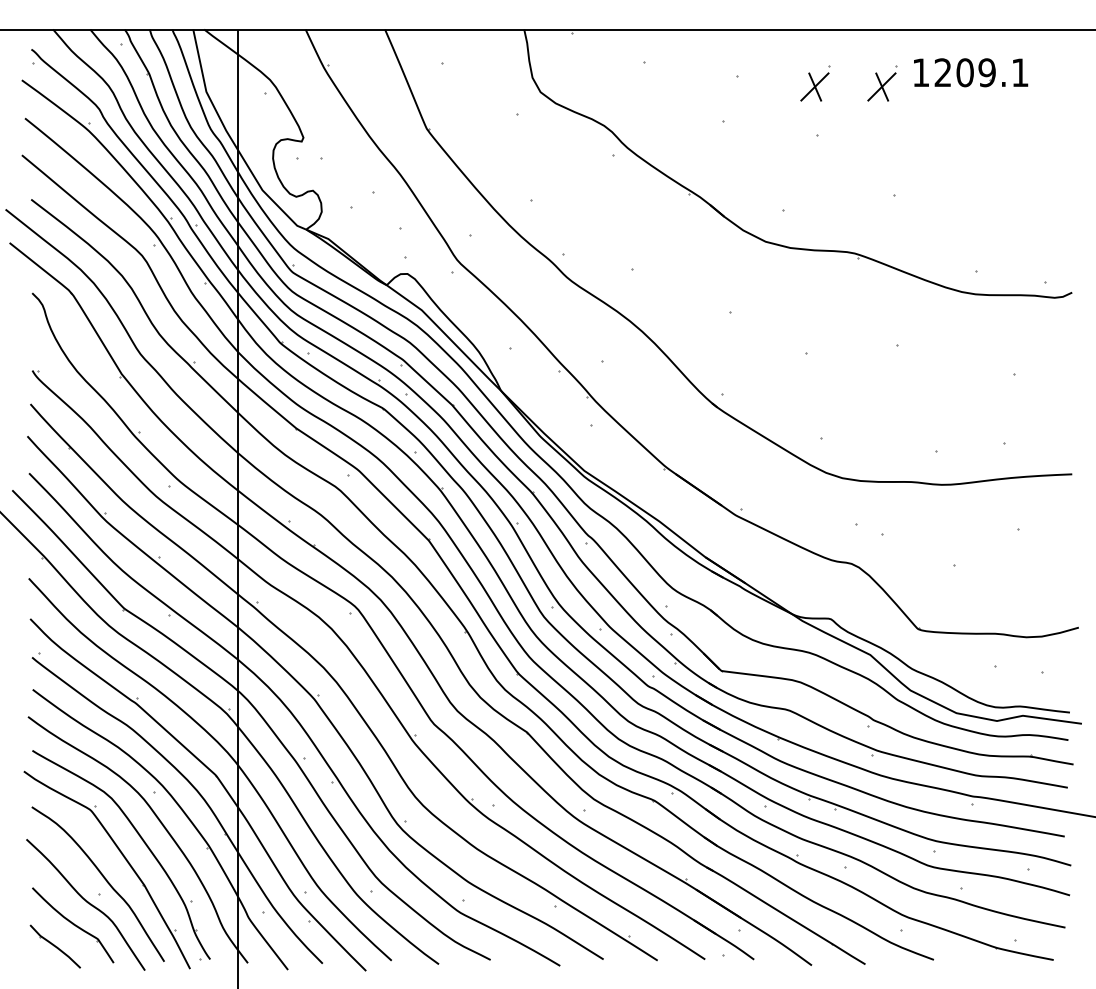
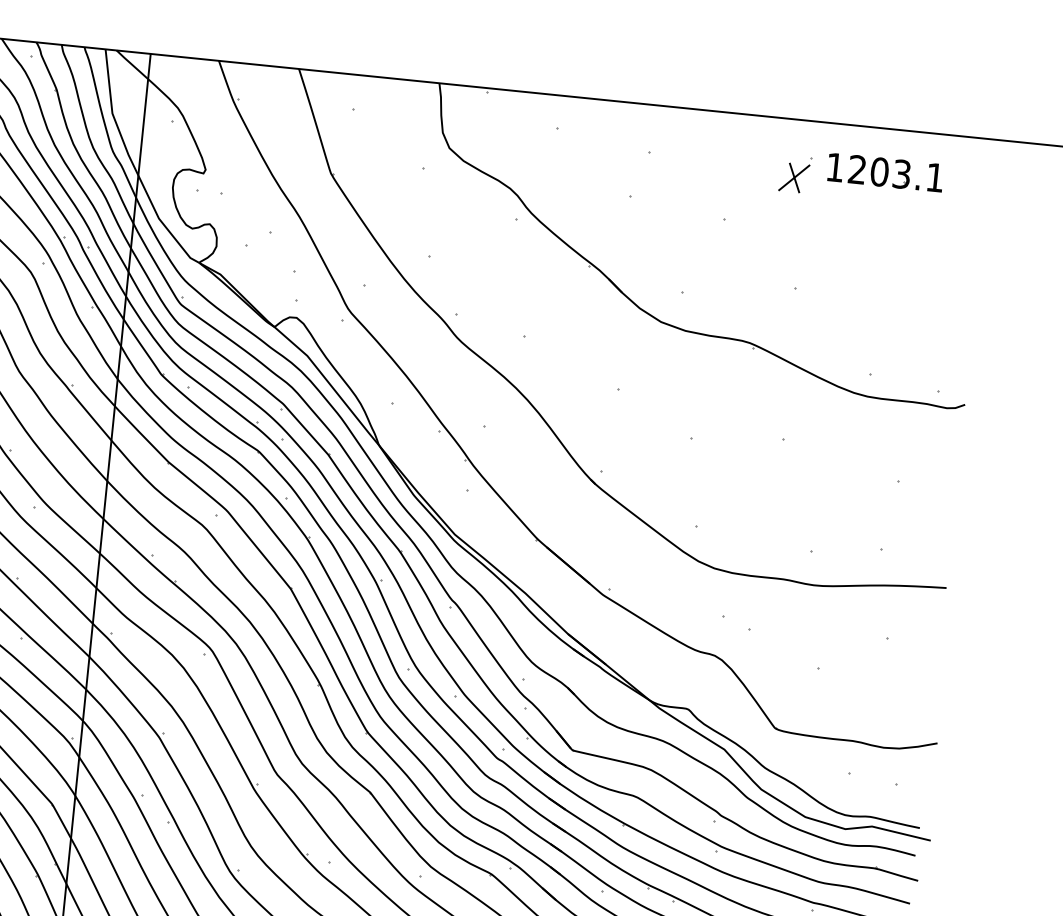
text: (986, 72) -> (901, 173), 1209.1 -> 1203.1
part: (815, 83) -> (727, 167), removed

